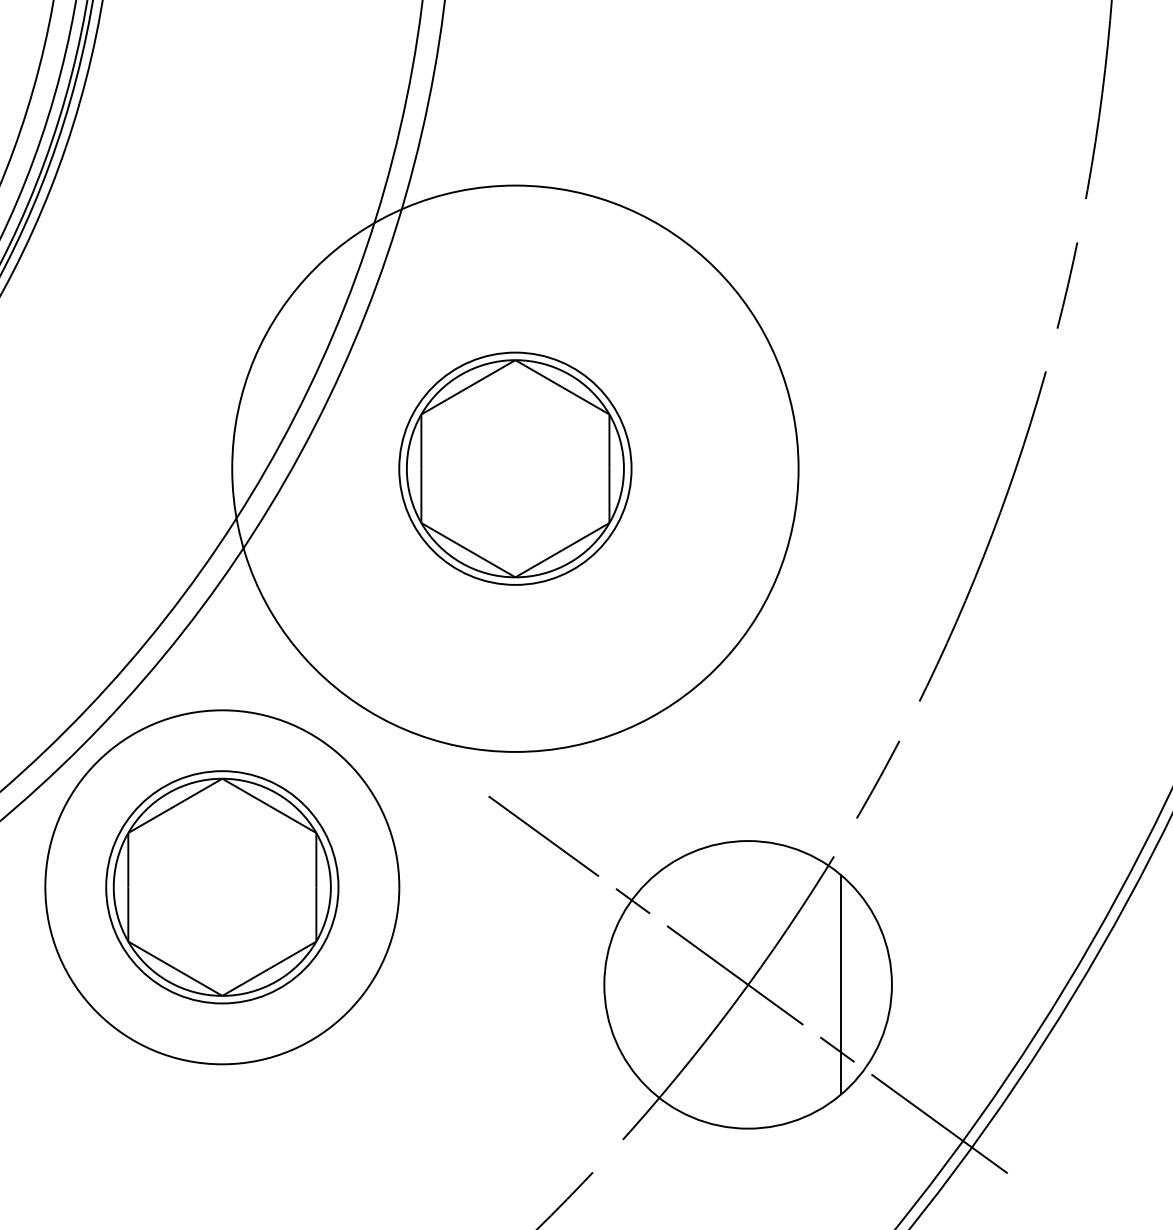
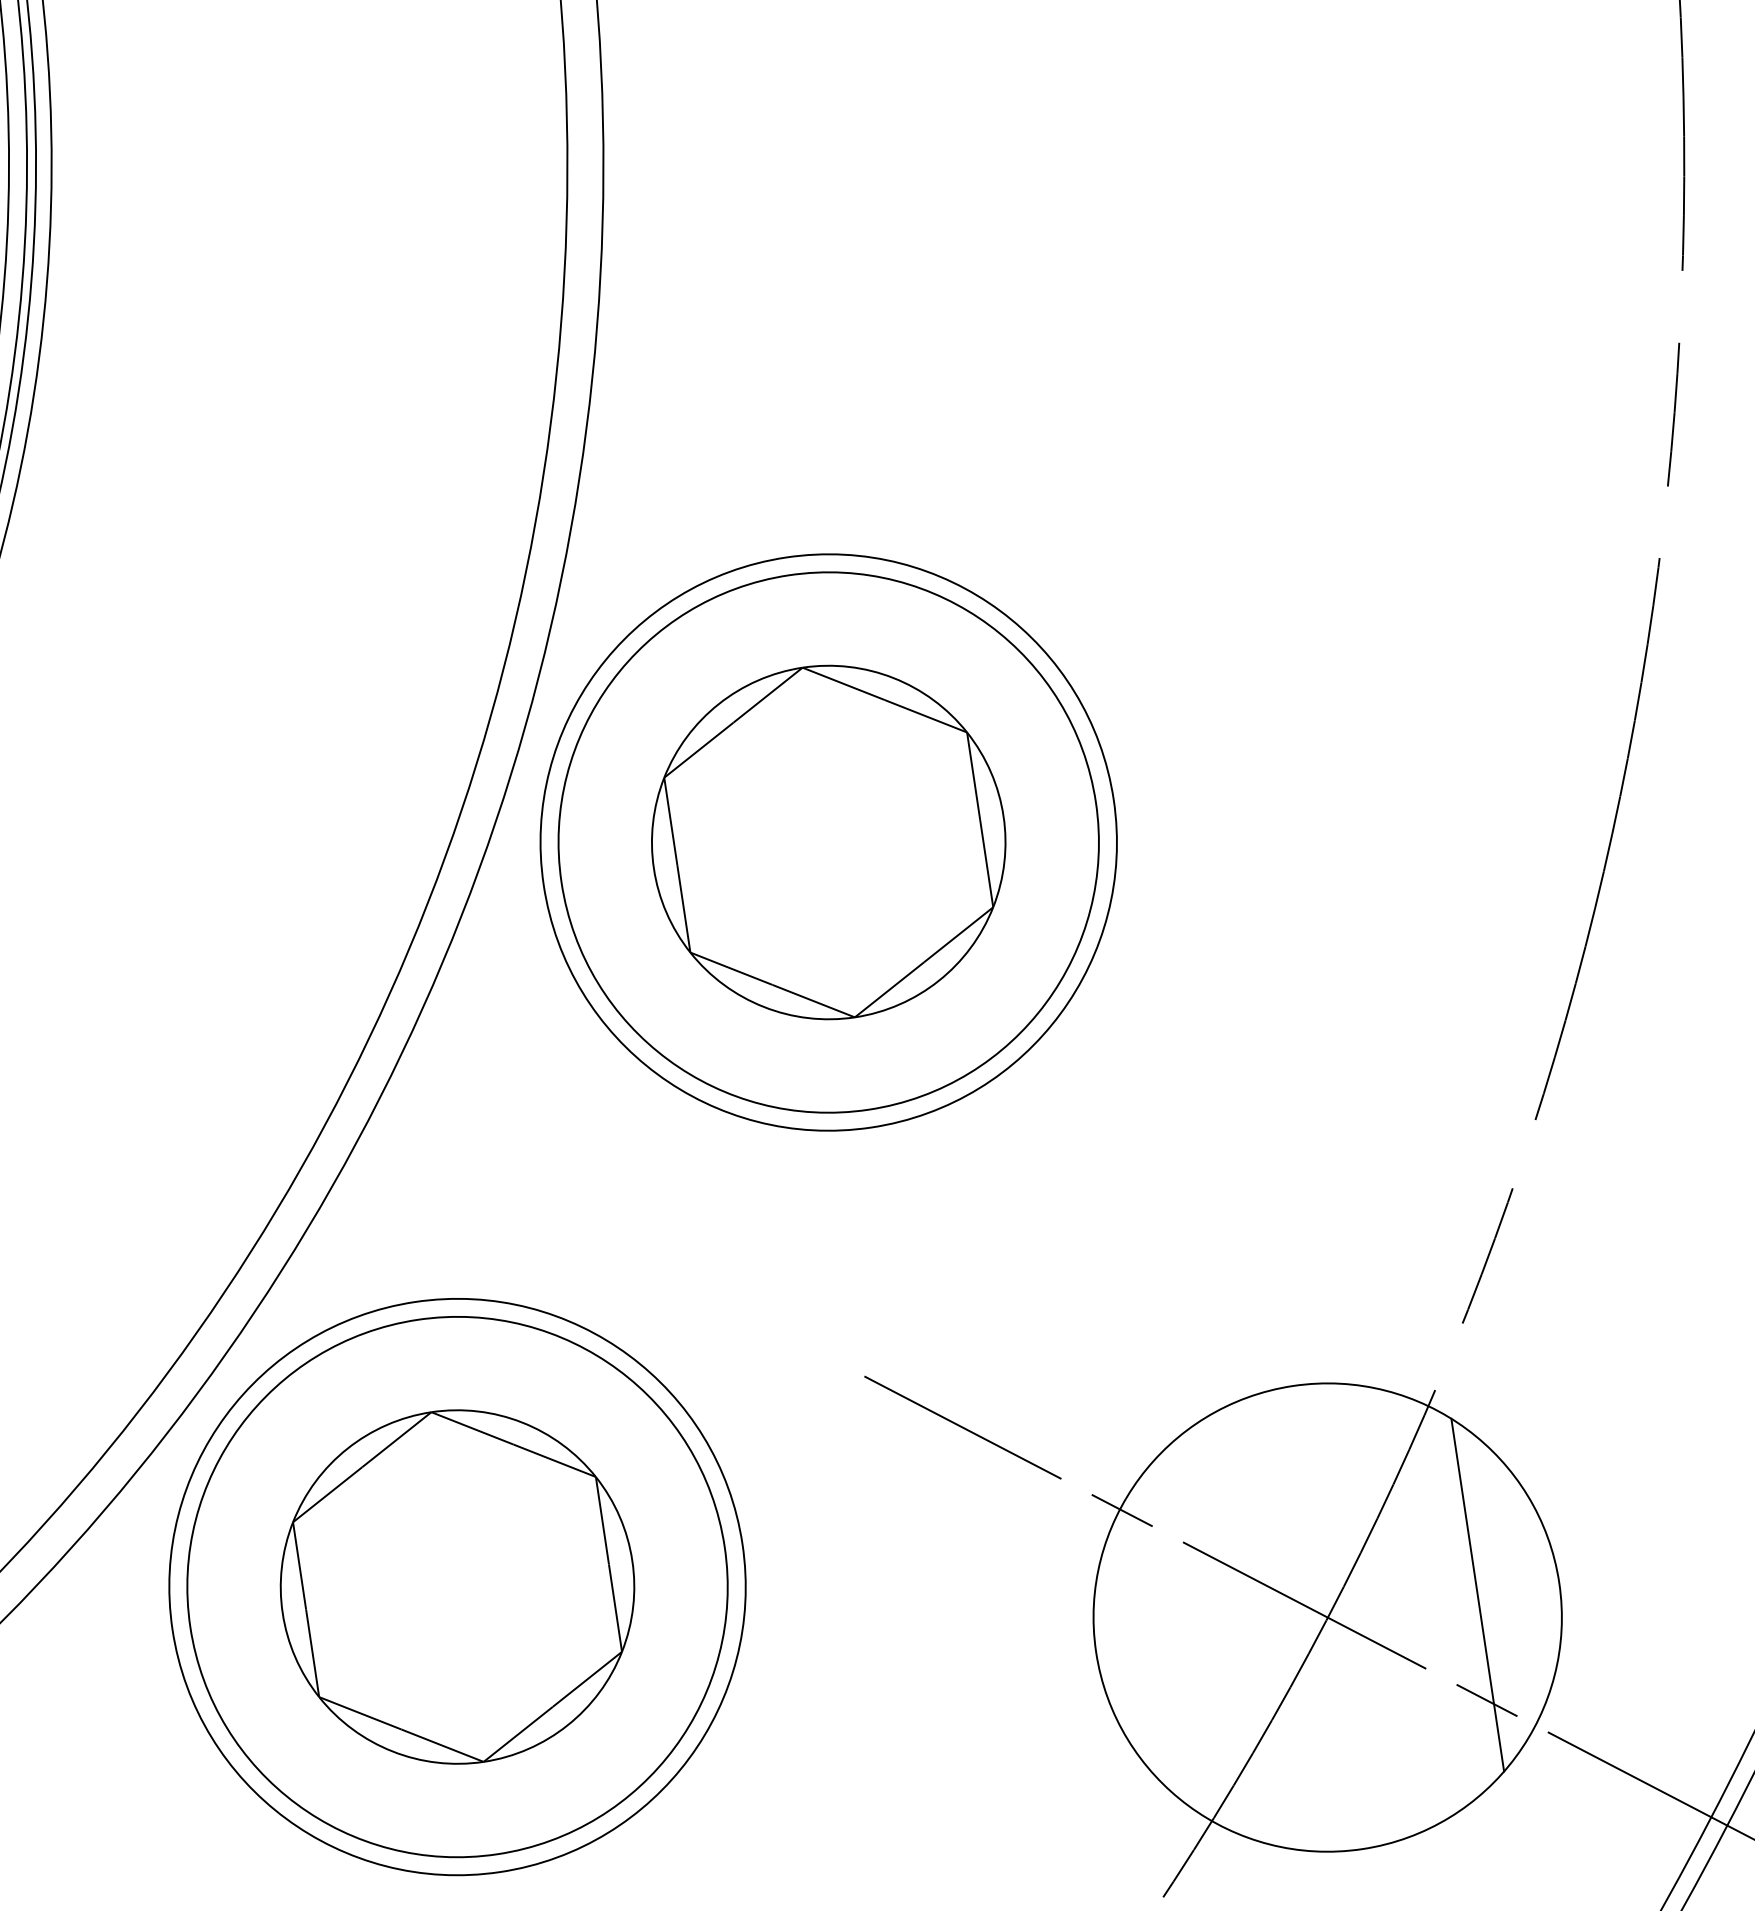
circle: (515, 468) -> (828, 842), size x0.62
circle: (515, 468) -> (828, 842), size x1.43
circle: (222, 887) -> (457, 1587), size x1.43

